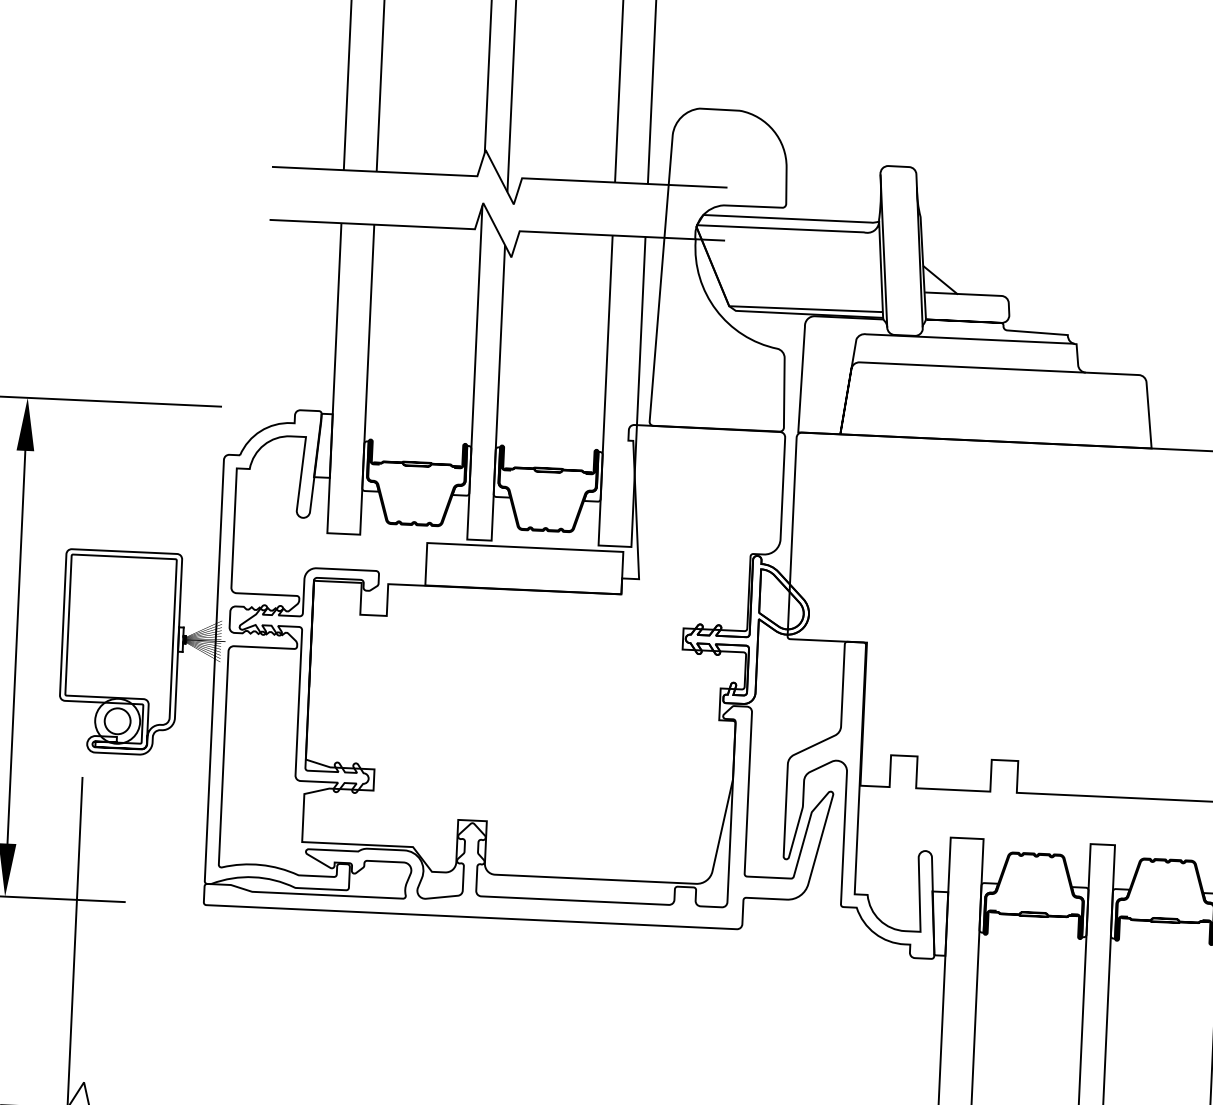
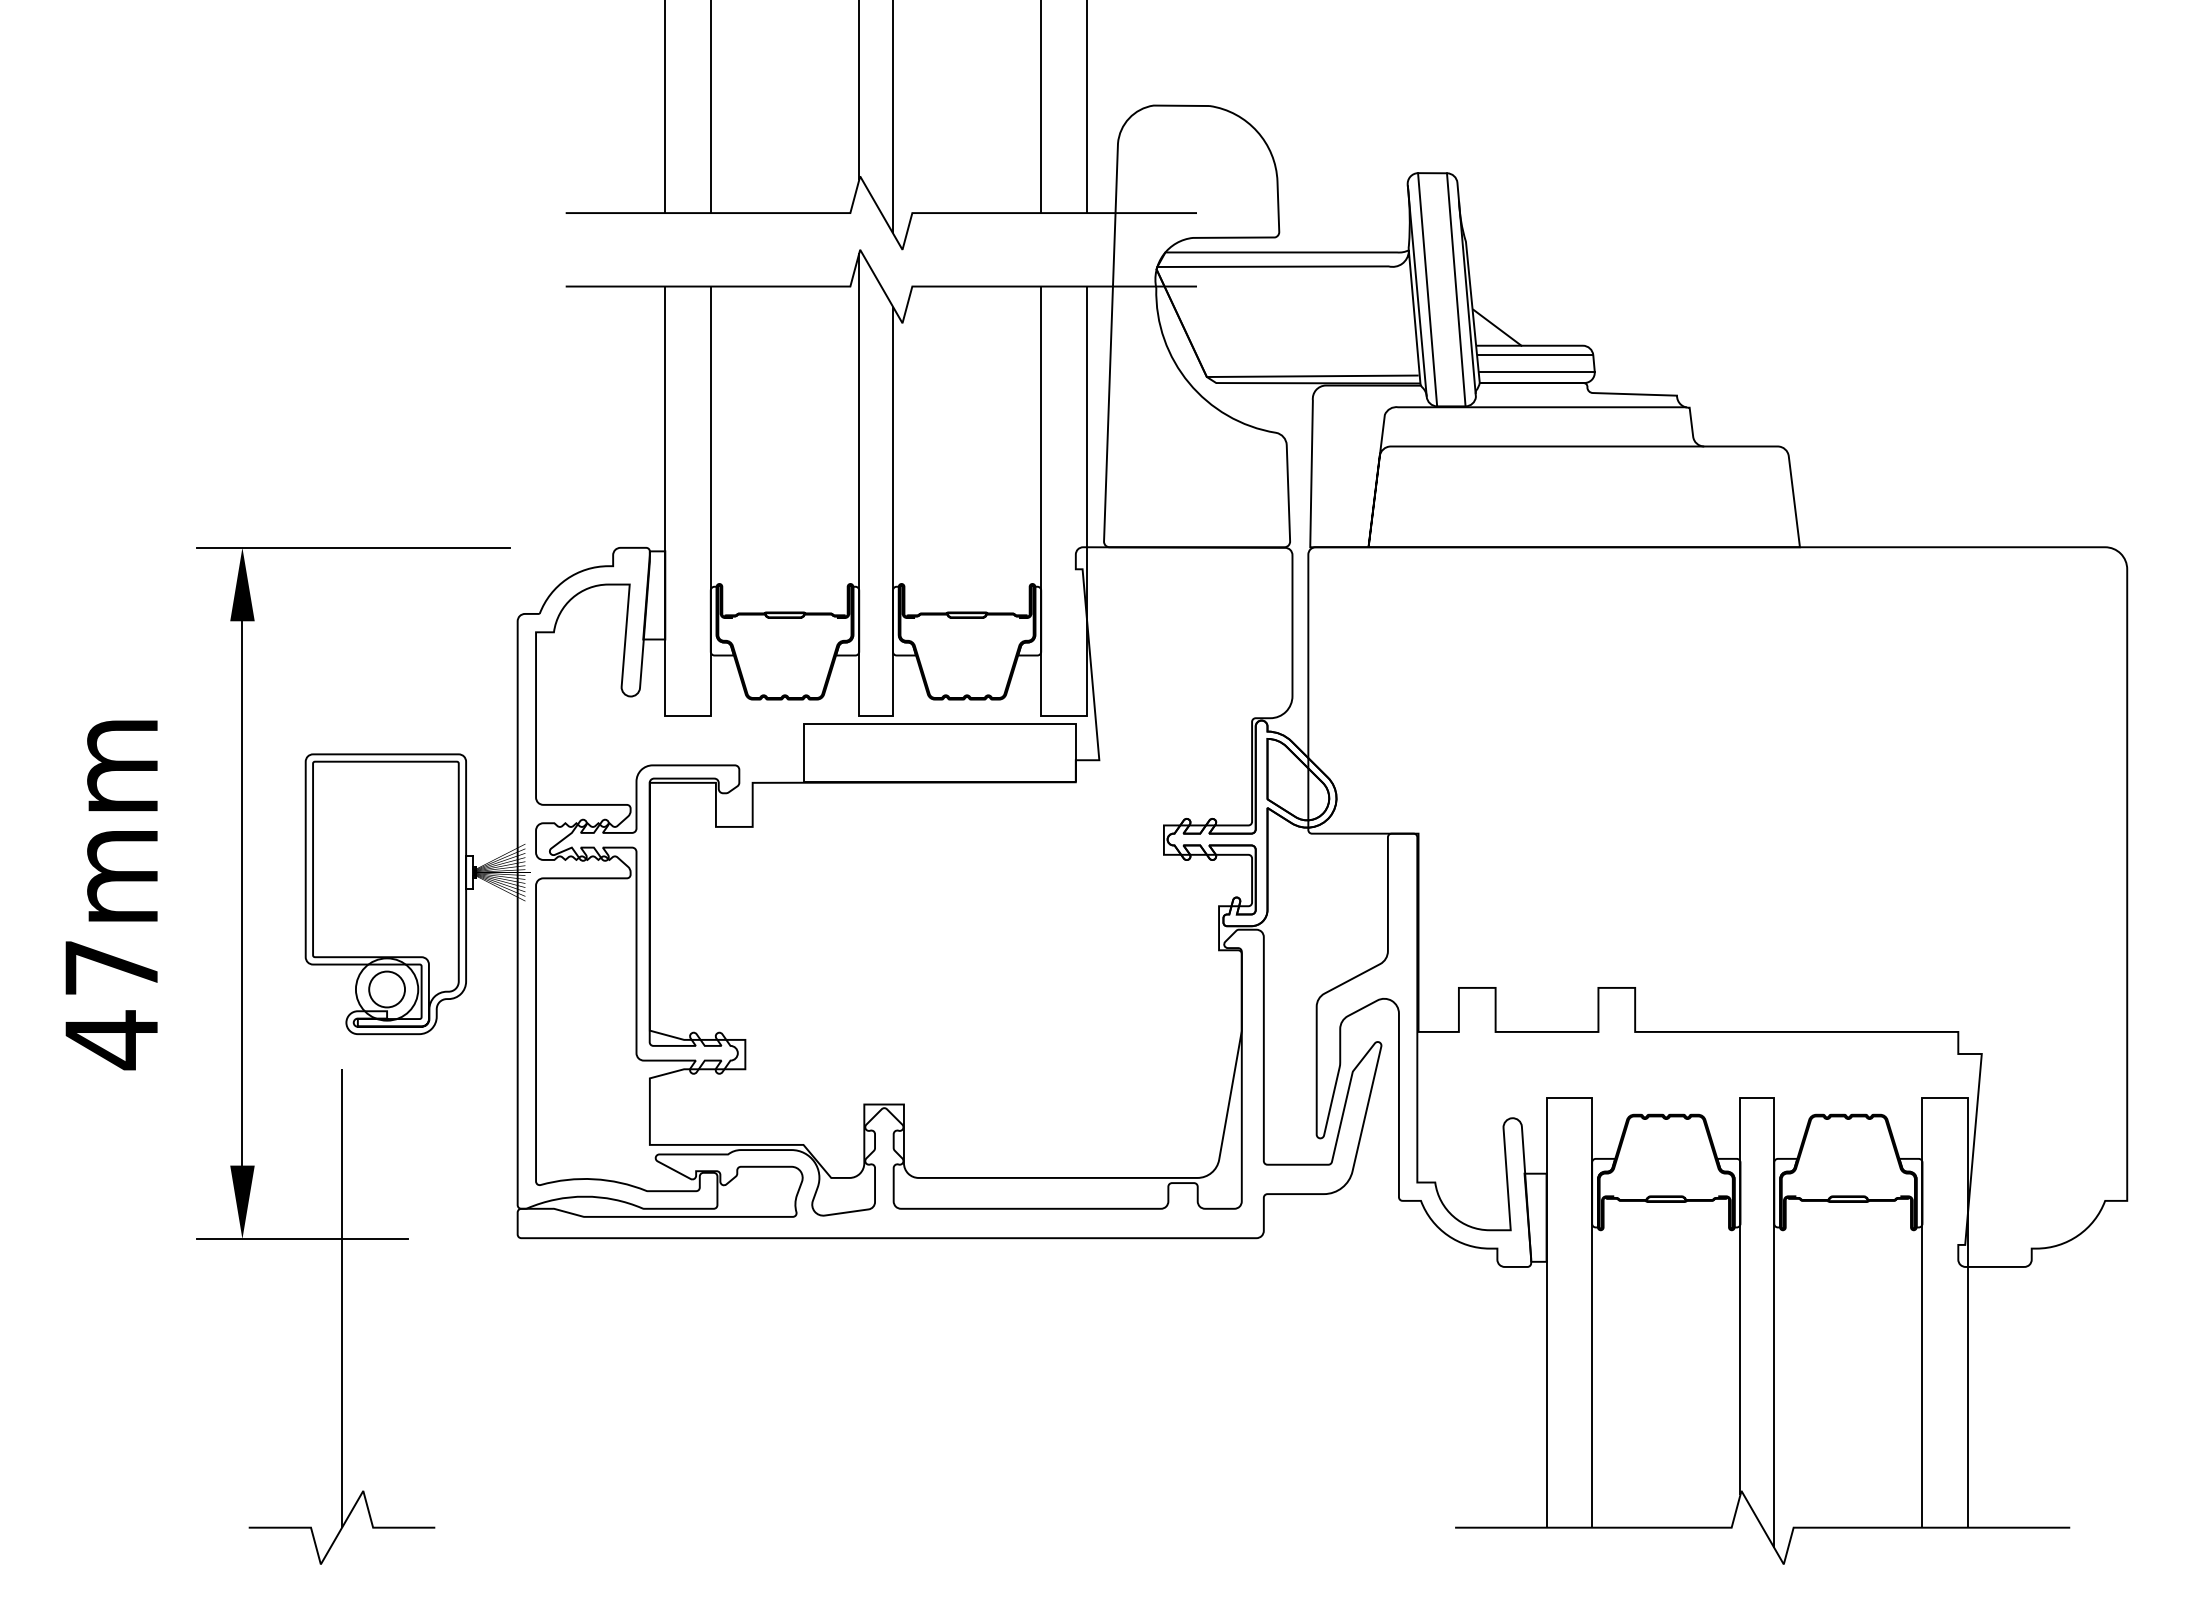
line: (891, 250) -> (1427, 289), added
line: (912, 251) -> (1456, 289), added
line: (967, 301) -> (1535, 355), added
line: (967, 313) -> (1536, 371), added

